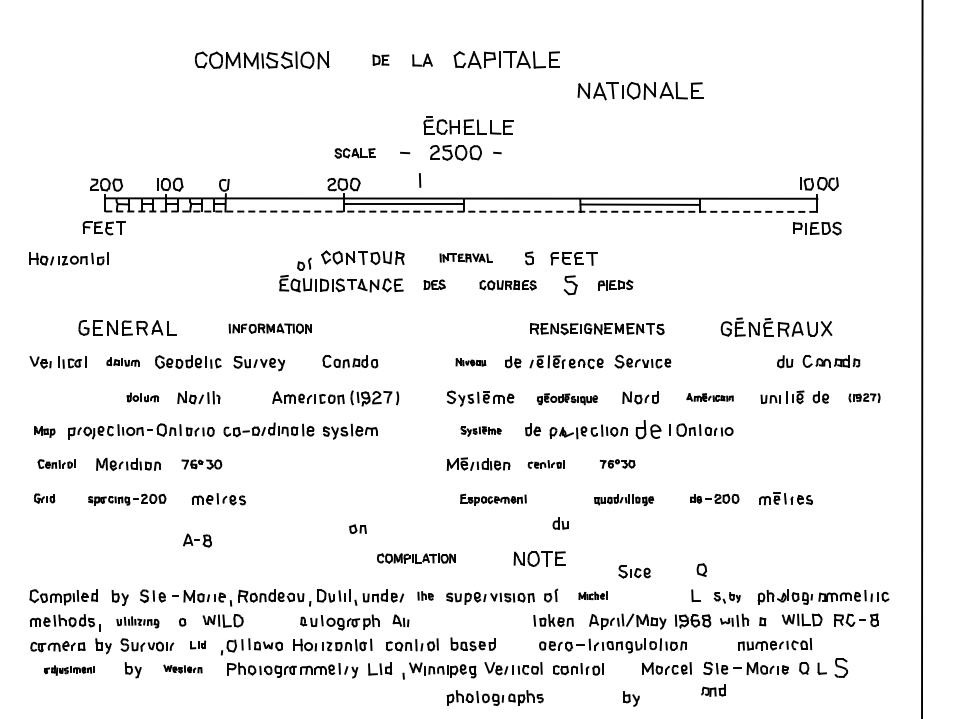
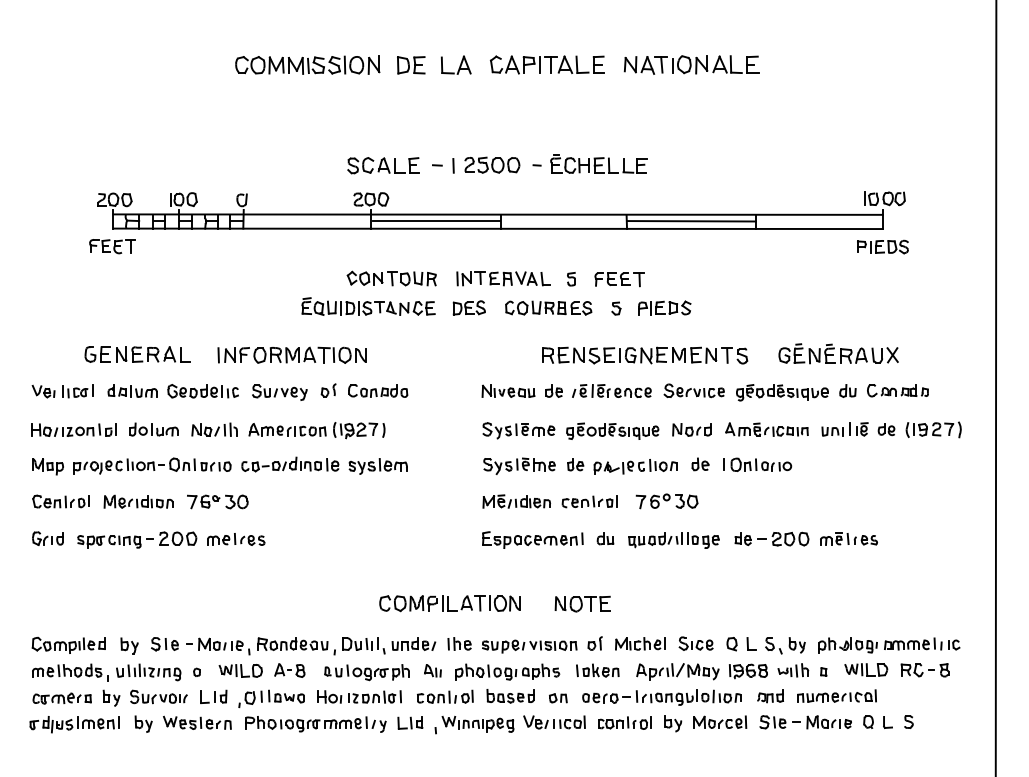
part: (380, 59) -> (410, 64), size x1.67
part: (262, 60) -> (308, 65), moved
part: (422, 60) -> (456, 65), size x1.43
part: (640, 90) -> (691, 64), moved
part: (468, 125) -> (598, 163), moved
part: (354, 153) -> (382, 165), size x1.67
line: (420, 180) -> (454, 165), moved
line: (461, 211) -> (498, 228), dashed -> solid
part: (465, 257) -> (502, 278), size x1.67
part: (68, 258) -> (73, 429), moved
part: (304, 263) -> (328, 389), moved
part: (434, 284) -> (469, 307), size x1.43
part: (615, 284) -> (664, 307), size x1.43
part: (507, 285) -> (547, 308), size x1.43
part: (570, 285) -> (616, 308), size x0.62
part: (270, 328) -> (291, 355), size x1.67
part: (597, 328) -> (645, 355), size x1.43
part: (122, 361) -> (132, 390), size x1.43
part: (470, 362) -> (508, 391), size x1.67
part: (724, 363) -> (782, 392), added
part: (142, 397) -> (153, 429), size x1.43
part: (709, 397) -> (766, 429), size x1.67
part: (864, 397) -> (933, 429), size x1.67
part: (335, 398) -> (316, 430), moved
part: (567, 399) -> (612, 431), size x1.43
part: (648, 429) -> (700, 464), size x0.62
part: (44, 431) -> (47, 466), size x1.43
part: (480, 431) -> (518, 466), size x1.67
part: (56, 463) -> (60, 500), size x1.43
part: (617, 463) -> (666, 500), size x1.67
part: (201, 464) -> (217, 501), size x1.43
part: (546, 464) -> (590, 501), size x1.43
part: (44, 498) -> (47, 538), size x1.43
part: (714, 498) -> (771, 538), size x1.43
part: (126, 499) -> (136, 539), size x1.43
part: (493, 499) -> (532, 539), size x1.43
part: (623, 500) -> (673, 540), size x1.43
part: (560, 523) -> (605, 538), moved
part: (357, 528) -> (557, 697), moved
part: (197, 540) -> (289, 670), moved
part: (416, 558) -> (449, 603), size x1.67
part: (701, 569) -> (731, 643), moved
part: (634, 571) -> (695, 643), moved
part: (425, 595) -> (459, 643), size x1.43
part: (592, 595) -> (639, 643), size x1.67
part: (727, 597) -> (785, 645), size x1.43
part: (137, 622) -> (148, 672), size x1.43
part: (197, 644) -> (213, 696), size x1.67
part: (182, 668) -> (196, 722), size x1.67
part: (841, 668) -> (908, 722), size x0.62
part: (69, 670) -> (74, 724), size x1.67
part: (713, 690) -> (770, 696), moved
part: (494, 697) -> (506, 671), moved
part: (631, 698) -> (673, 723), moved

